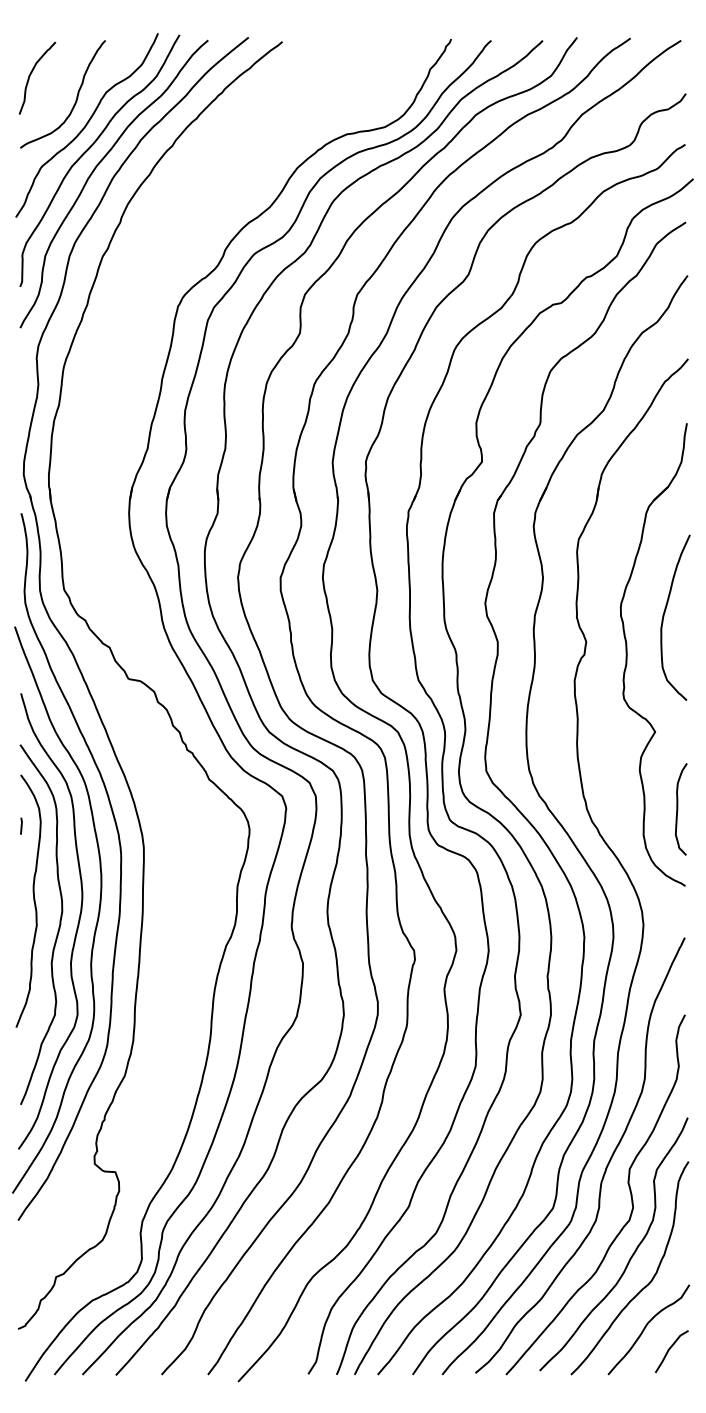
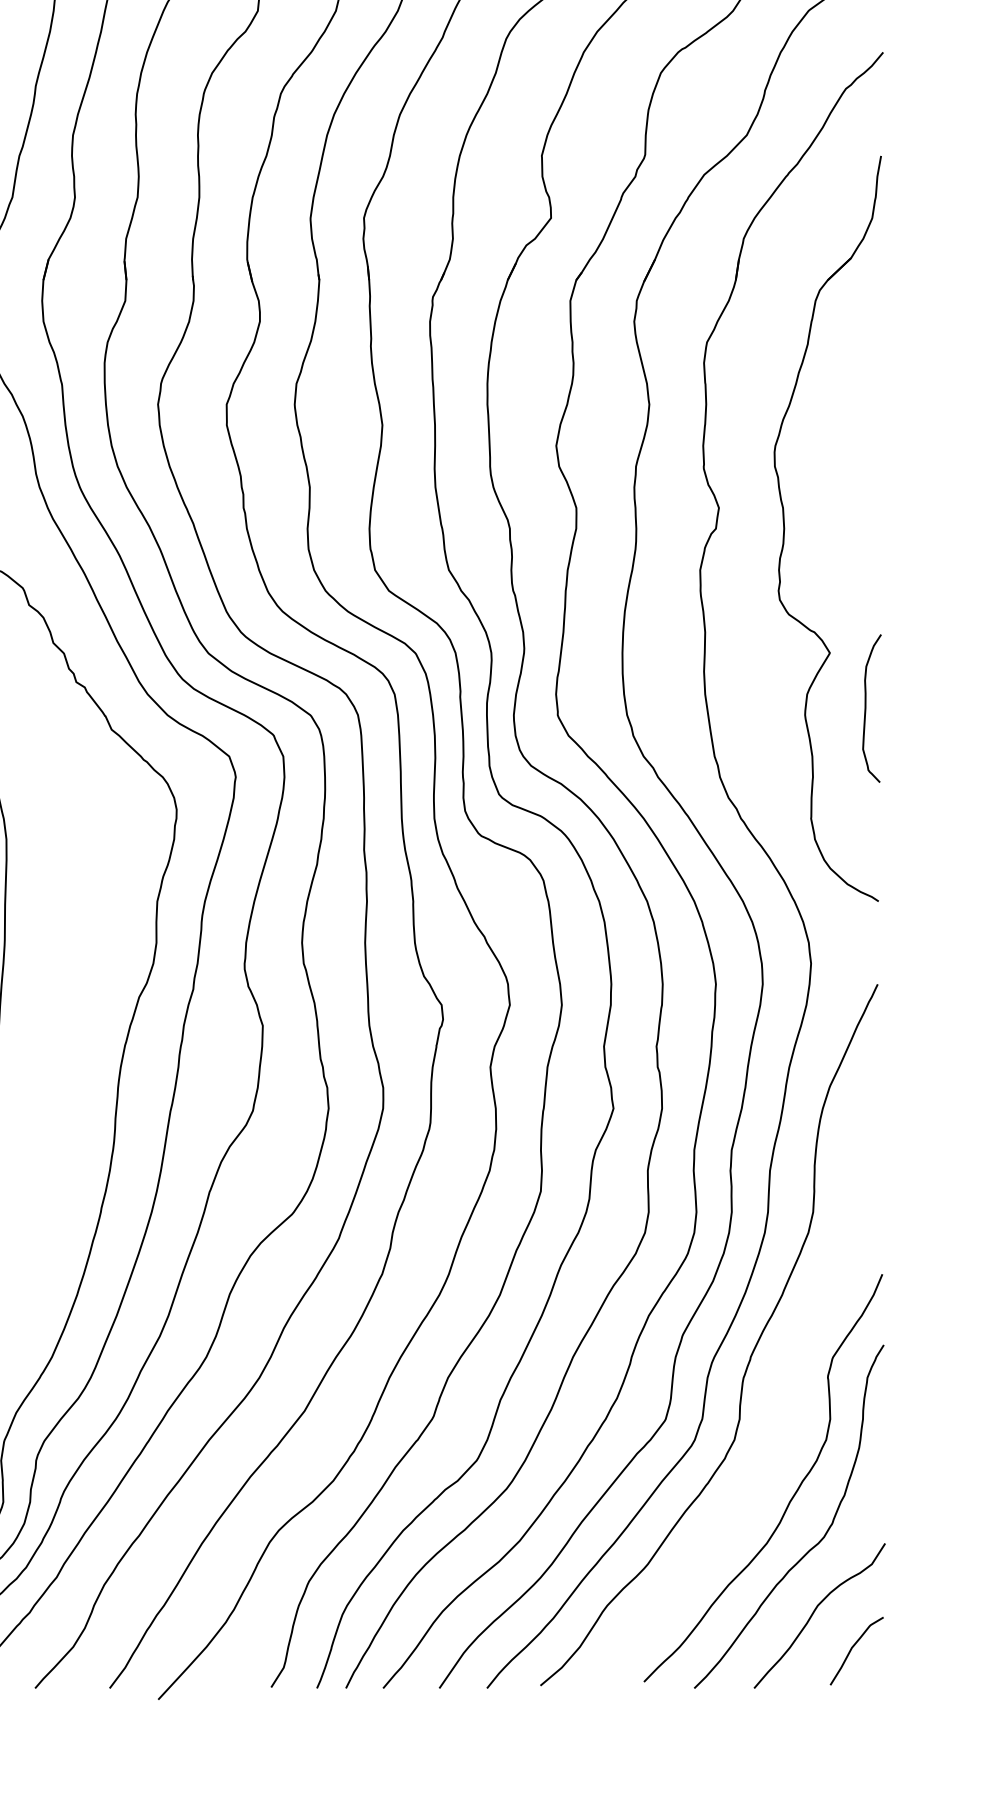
curve: (665, 613) -> (846, 462), removed
curve: (678, 809) -> (867, 708), moved
curve: (628, 1187) -> (786, 1386), removed

